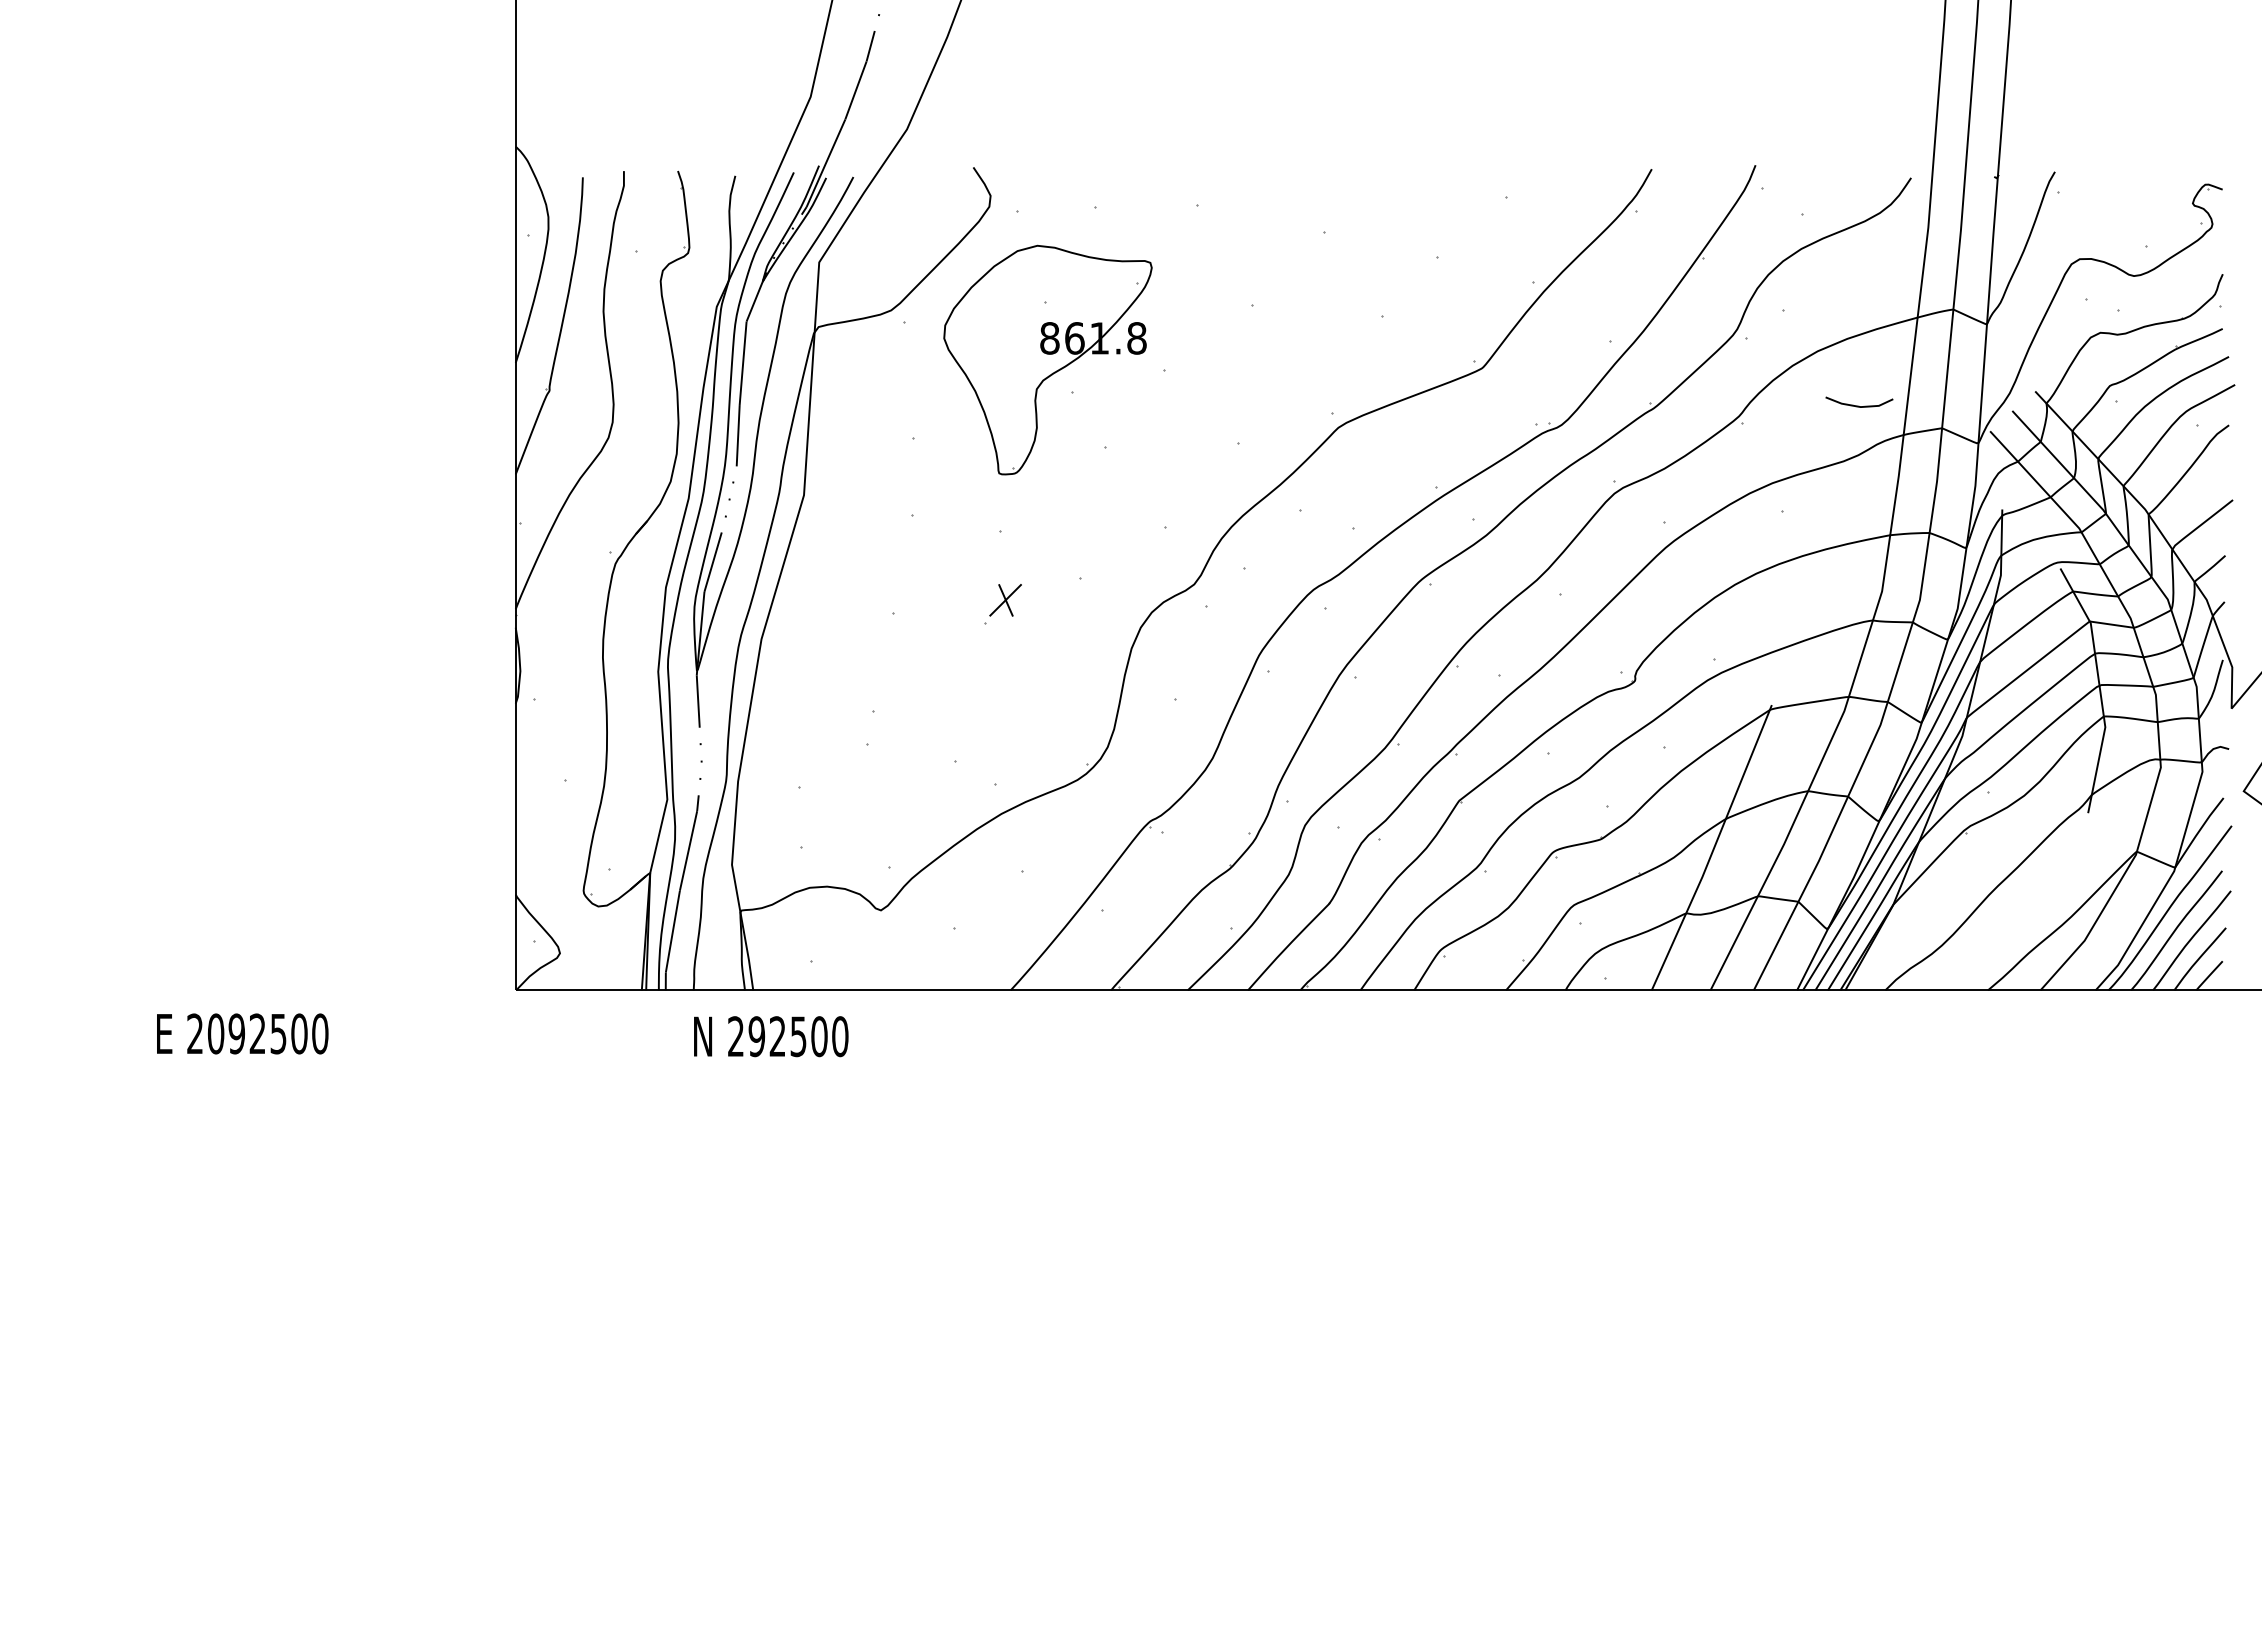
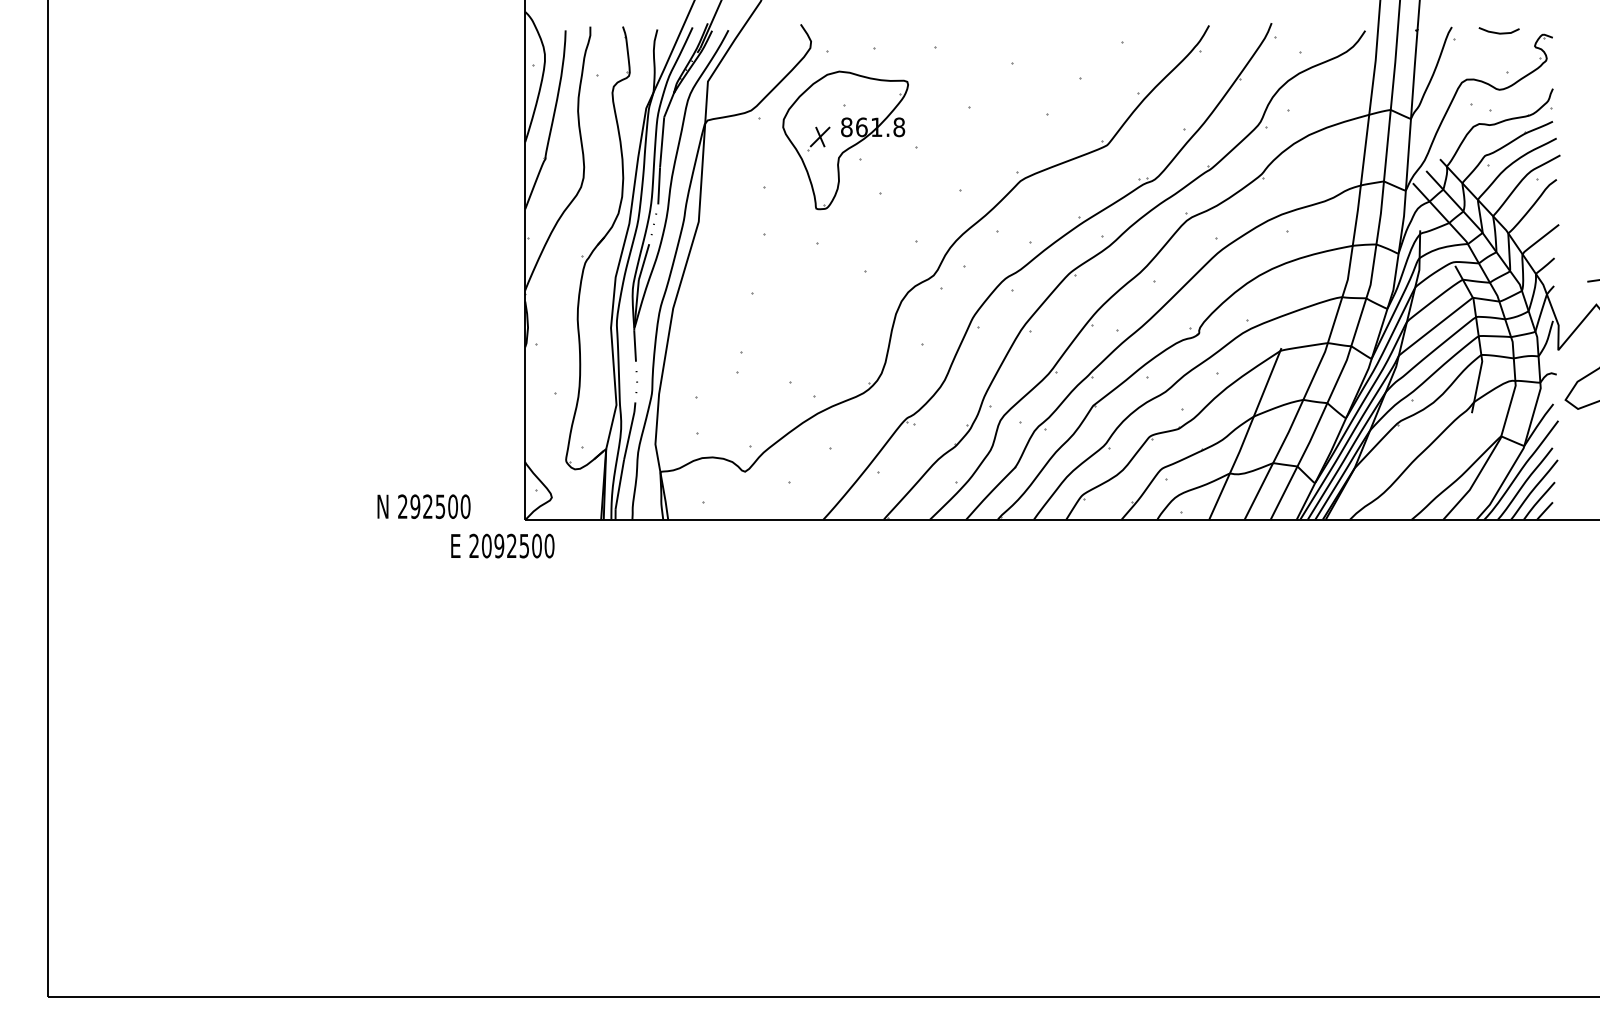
line: (1858, 405) -> (1498, 32), moved
part: (1002, 602) -> (818, 138), moved
text: (242, 1032) -> (502, 545), moved
text: (770, 1036) -> (423, 506), moved

